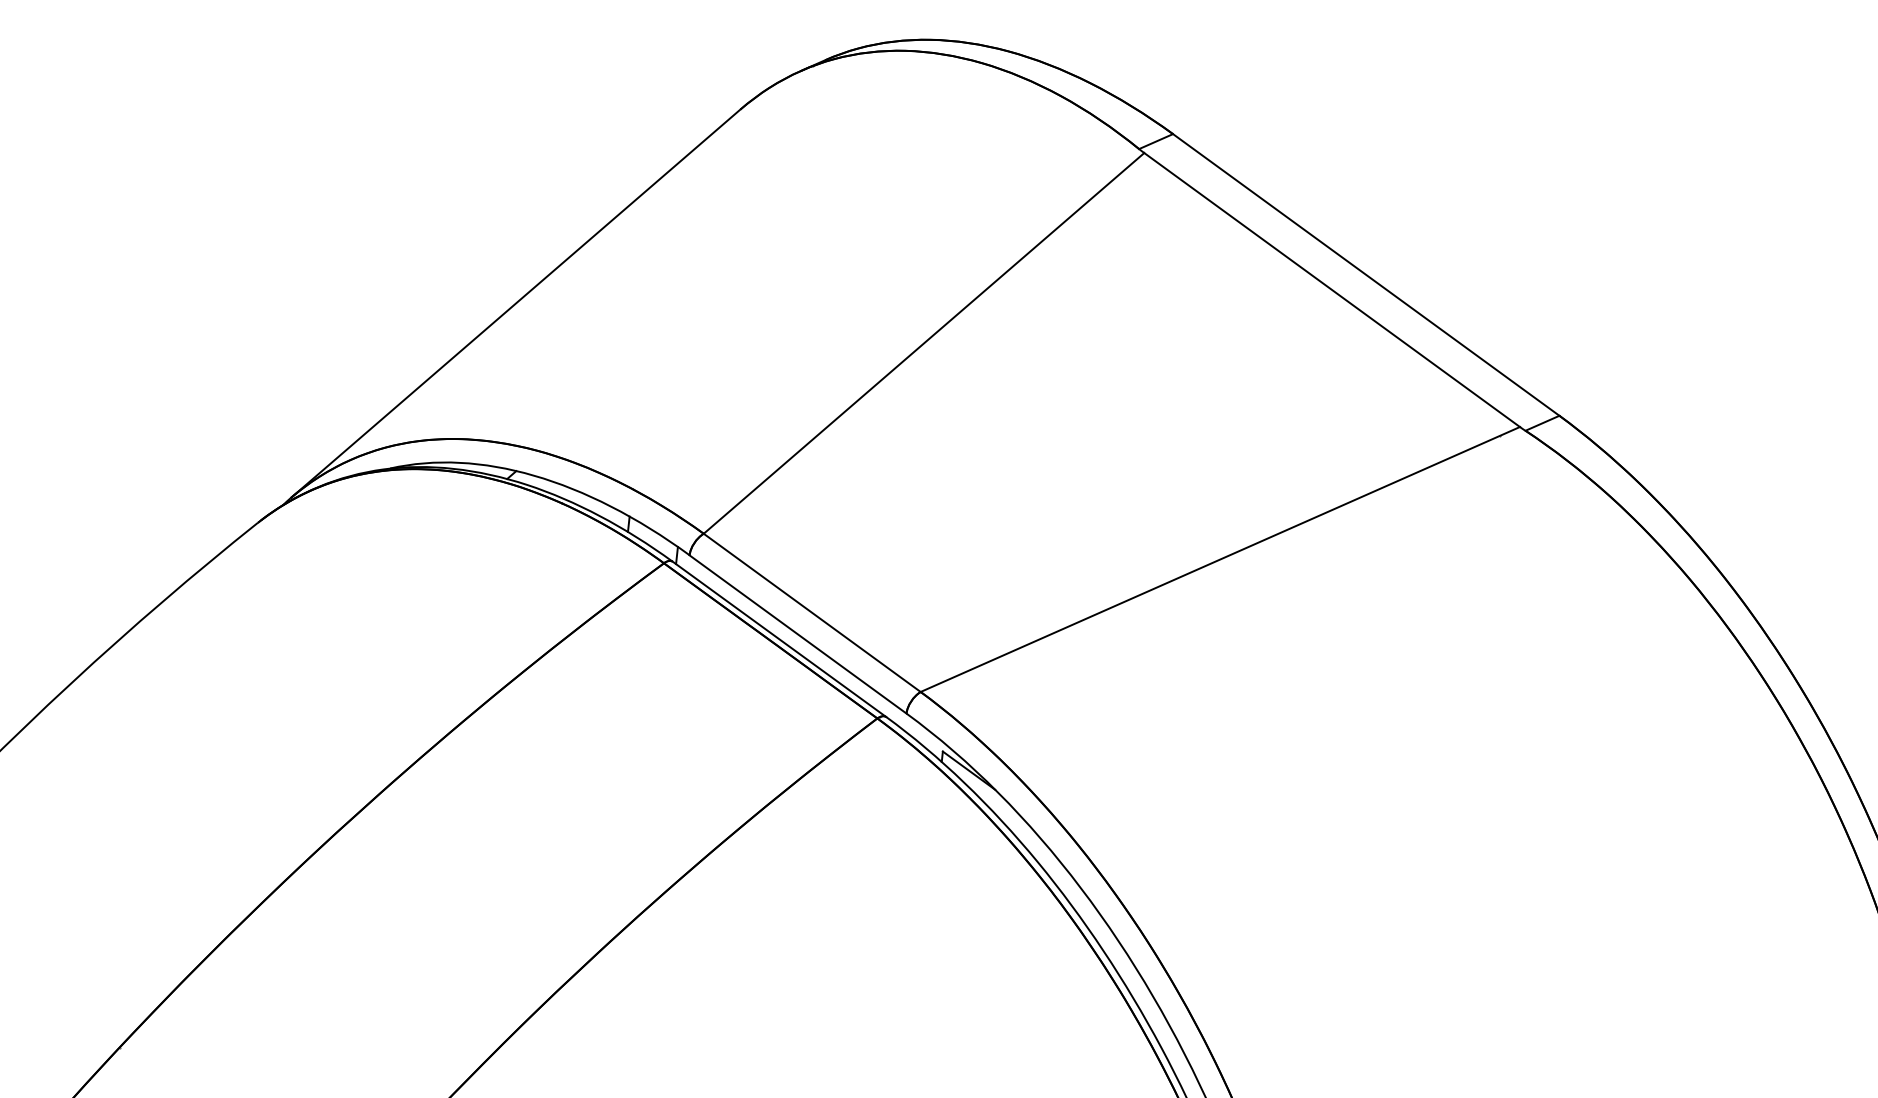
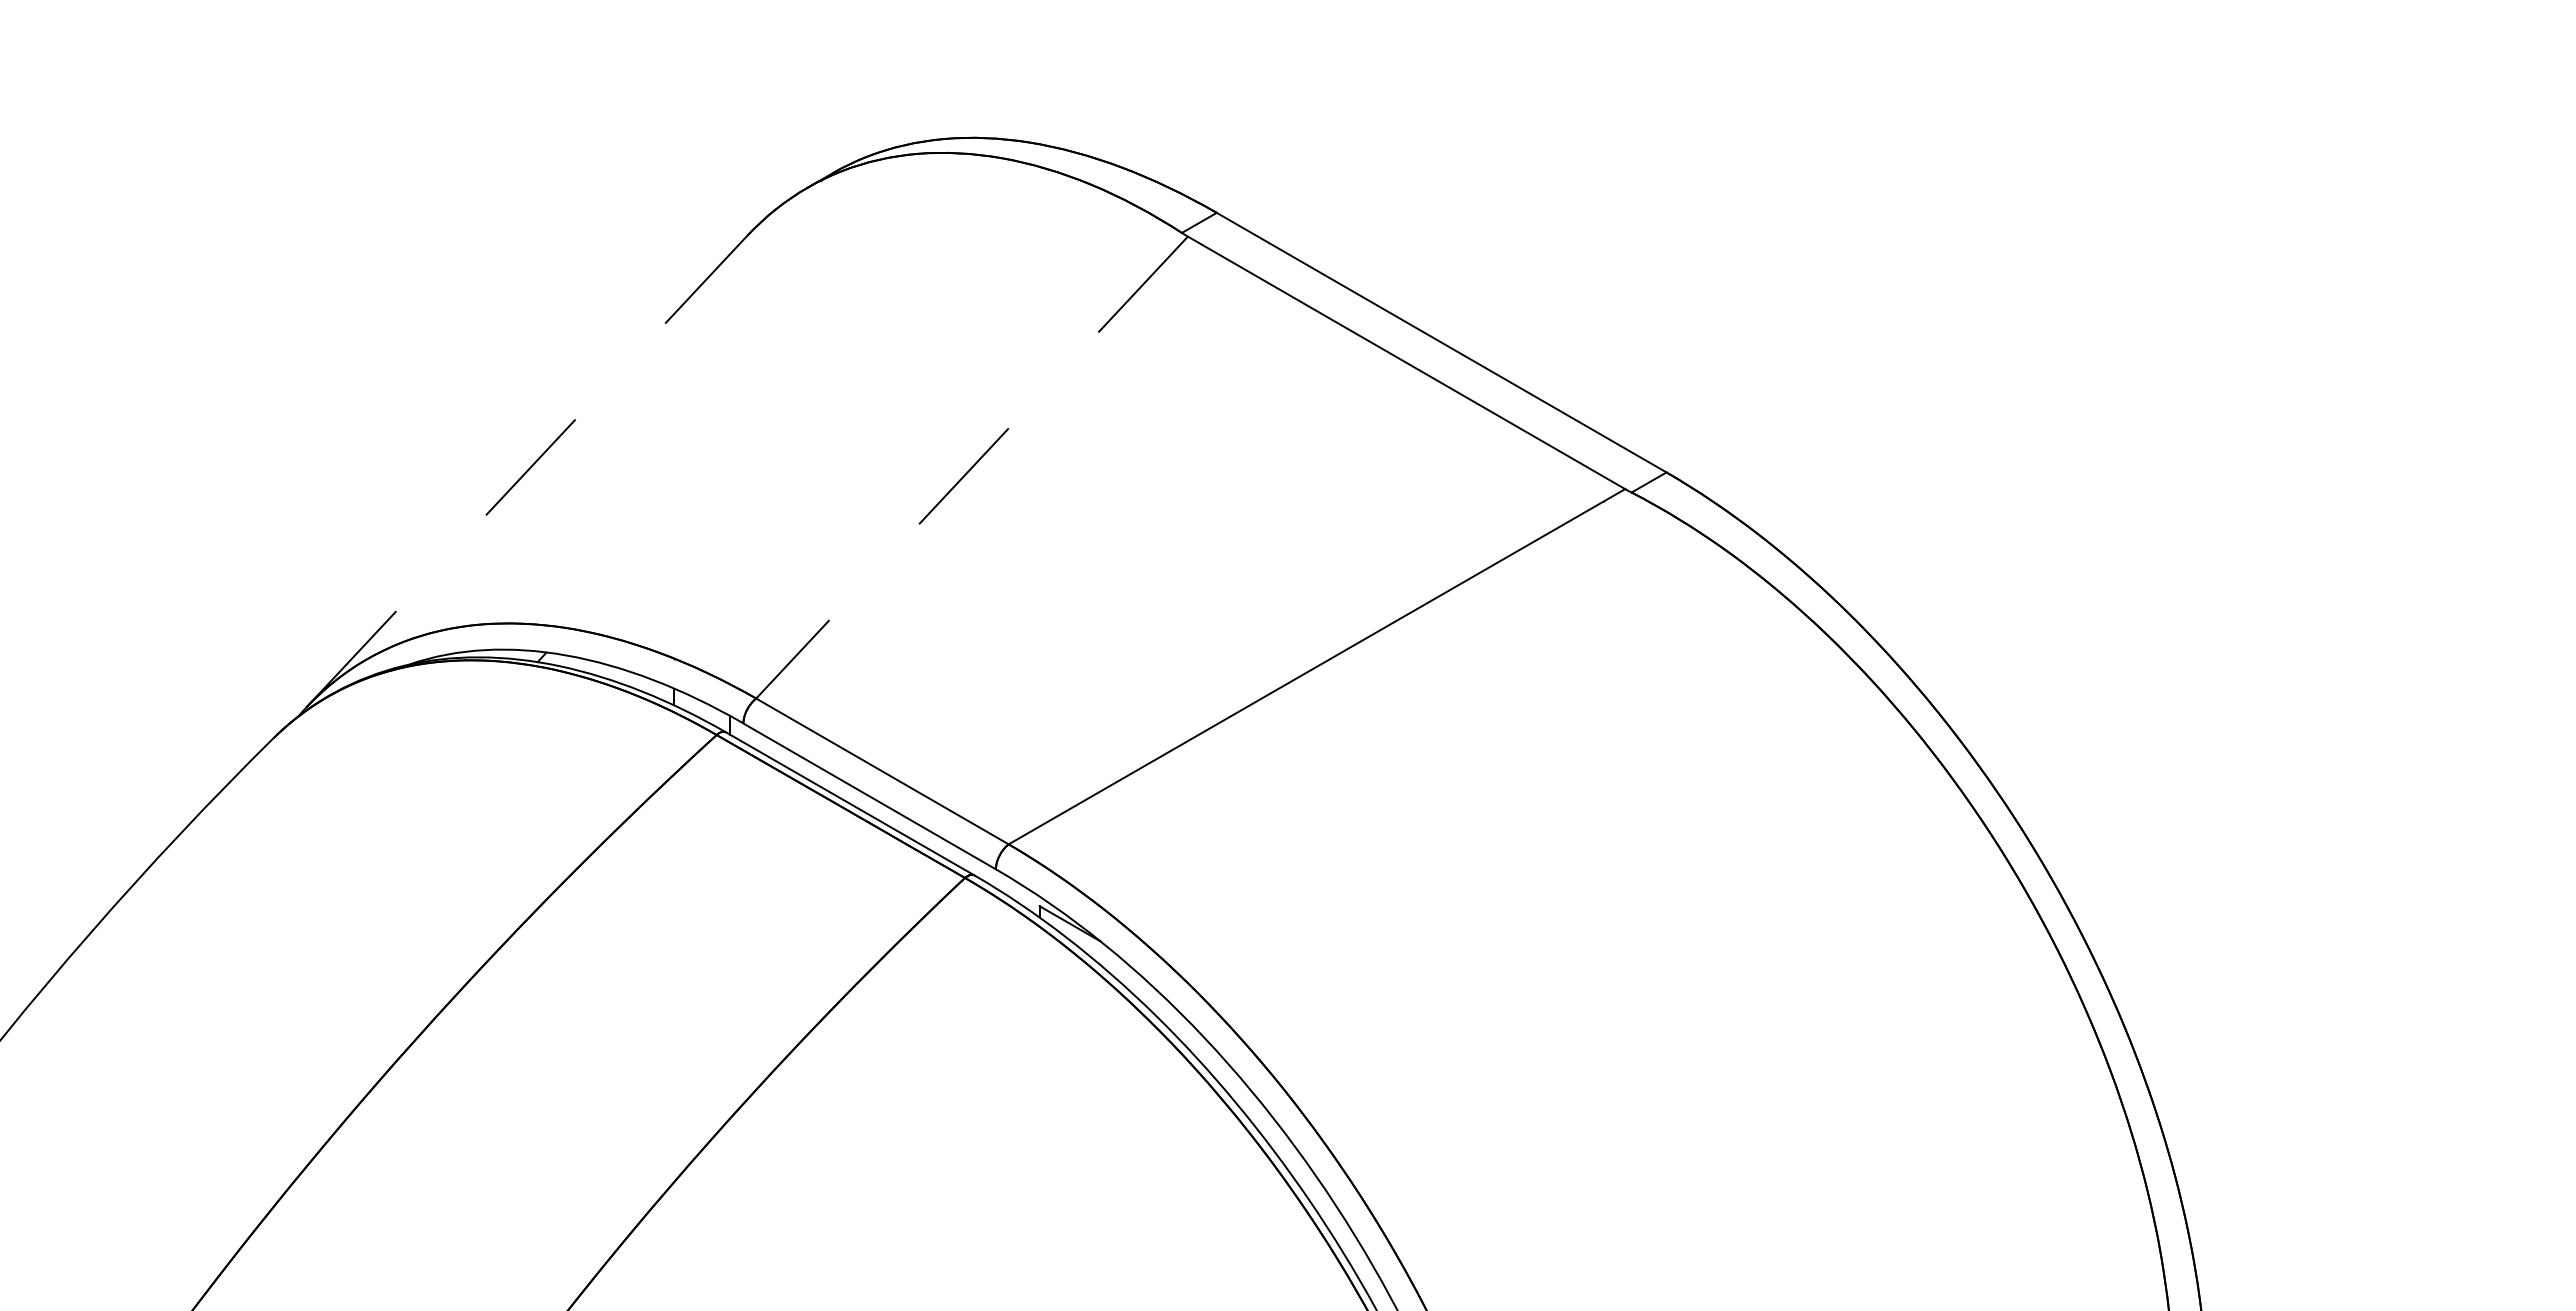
line: (516, 303) -> (527, 471), solid -> dashed
line: (923, 343) -> (971, 467), solid -> dashed

